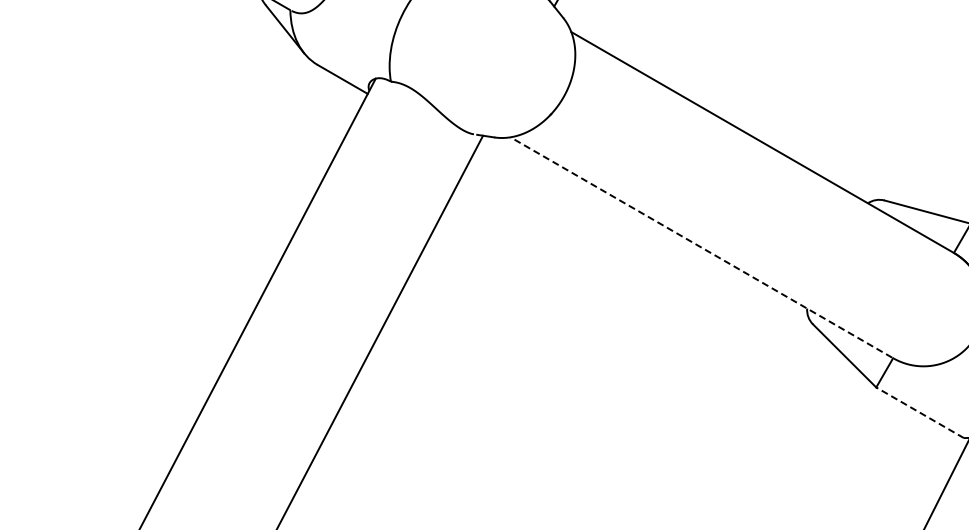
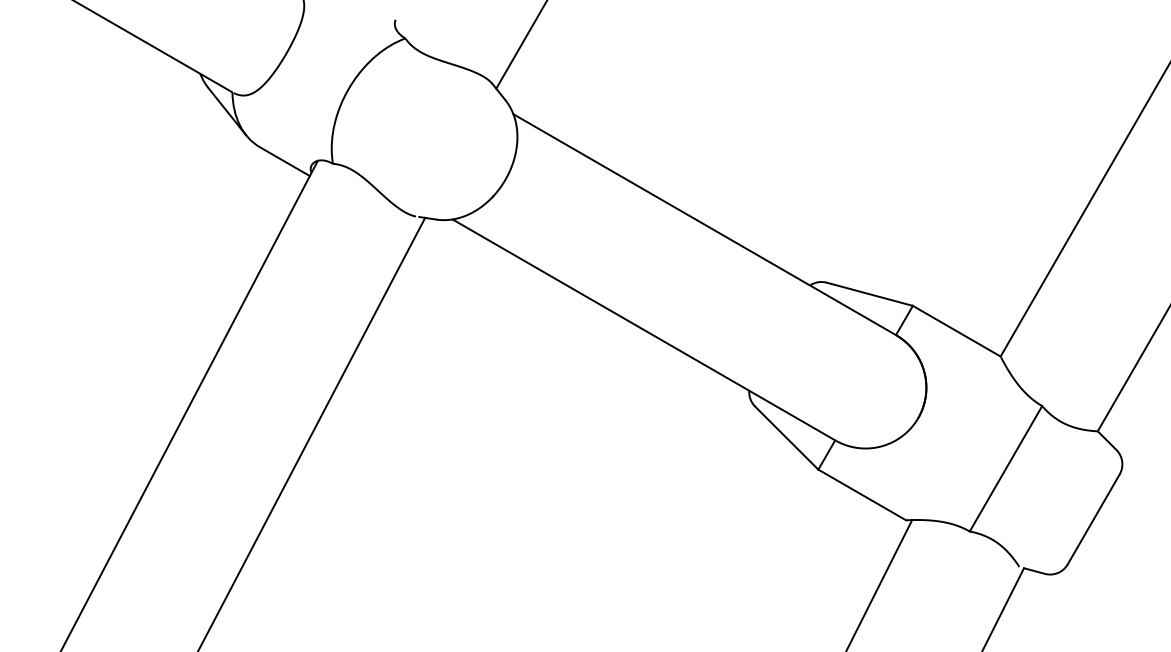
line: (700, 247) -> (642, 329), dashed -> solid
line: (920, 412) -> (862, 494), dashed -> solid

